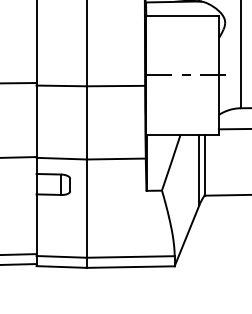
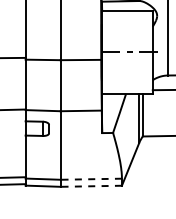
line: (131, 257) -> (91, 179), solid -> dashed
line: (131, 267) -> (91, 186), solid -> dashed

